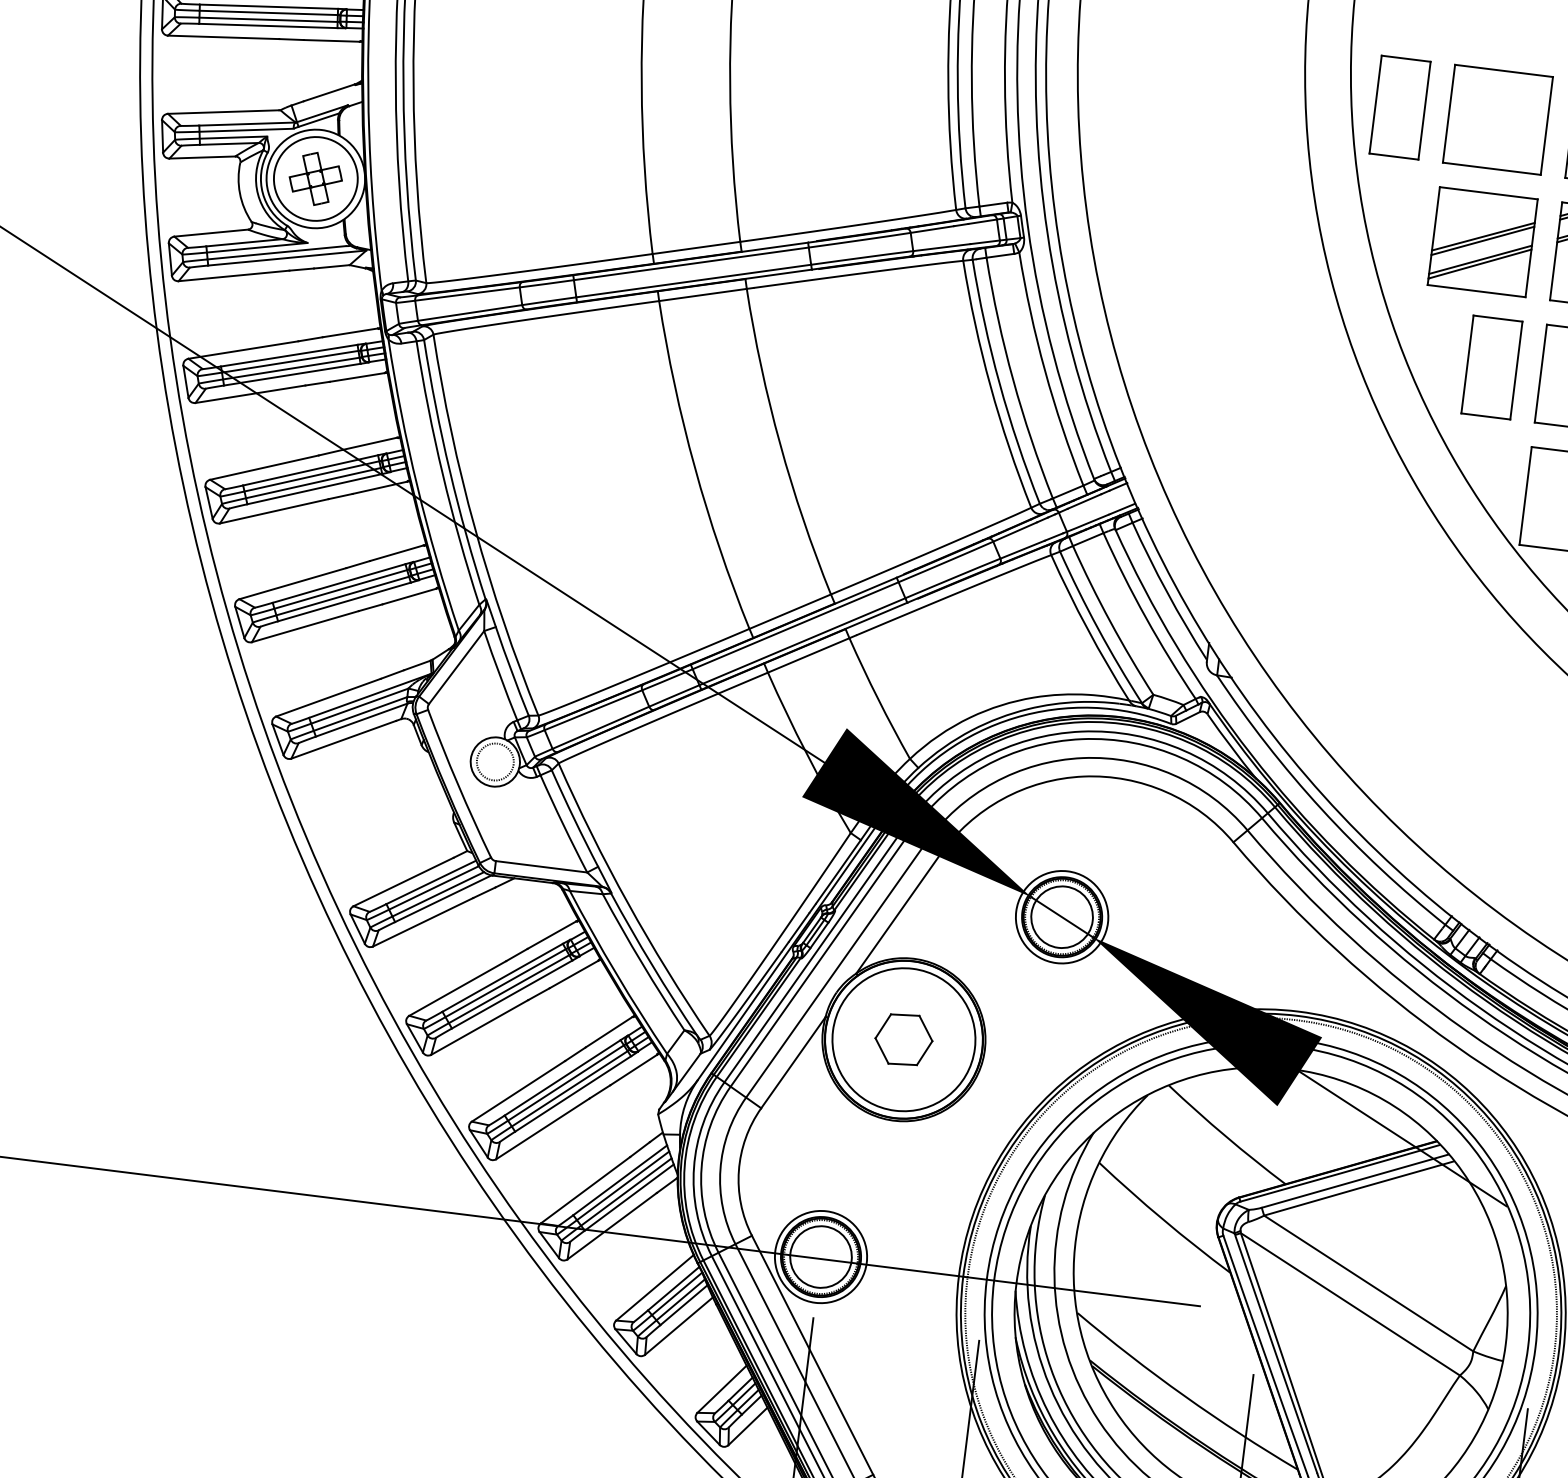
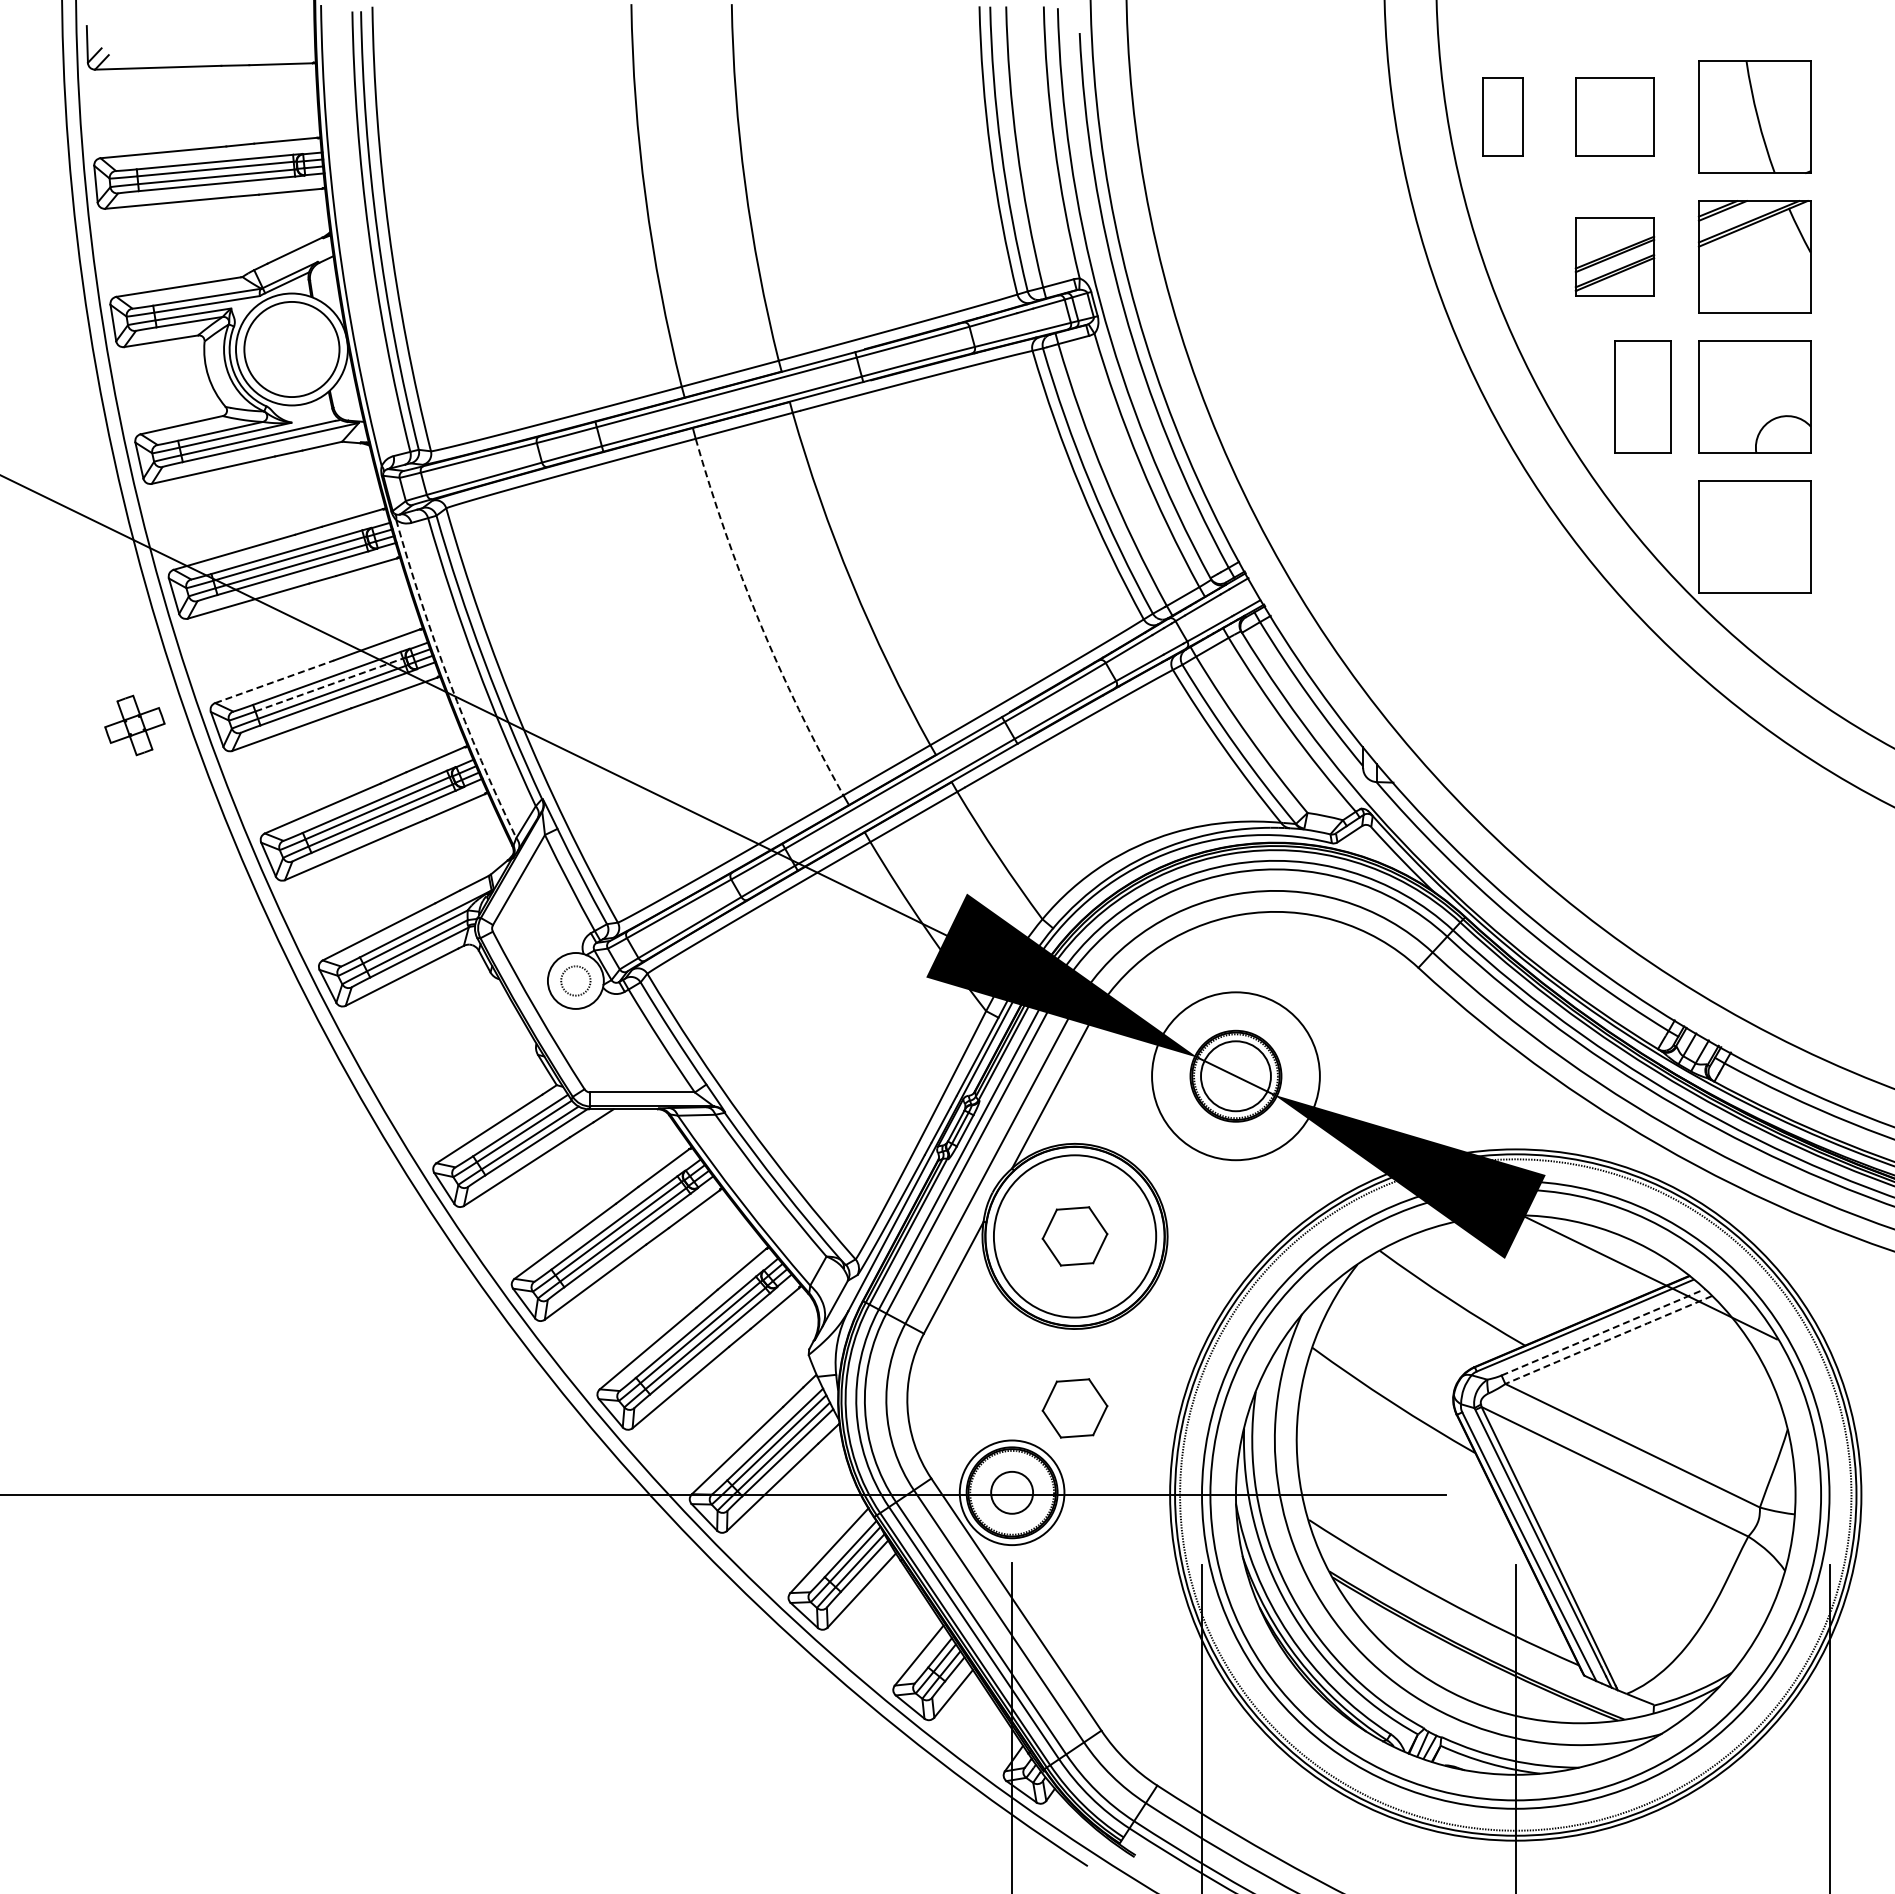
part: (1399, 107) -> (1502, 116), size x0.7
part: (1497, 119) -> (1614, 116), size x0.7
part: (315, 178) -> (134, 725), moved
part: (1482, 241) -> (1614, 256), size x0.7
line: (265, 467) -> (275, 681), solid -> dashed
arc: (695, 467) -> (759, 621), solid -> dashed
line: (312, 475) -> (329, 684), solid -> dashed
arc: (417, 486) -> (449, 681), solid -> dashed
circle: (495, 761) -> (575, 980), size x0.7
circle: (1061, 916) -> (1235, 1075), size x1.6
line: (1355, 1181) -> (1603, 1332), solid -> dashed
arc: (1359, 1187) -> (1608, 1339), solid -> dashed
part: (884, 1190) -> (1074, 1408), added
circle: (821, 1256) -> (1012, 1492), size x0.6

